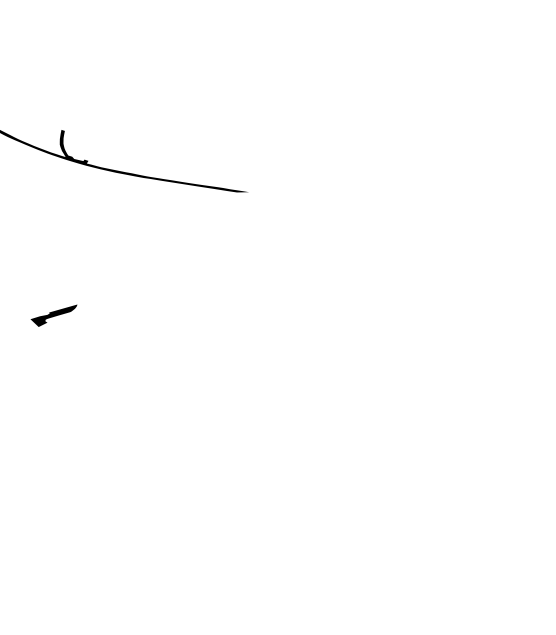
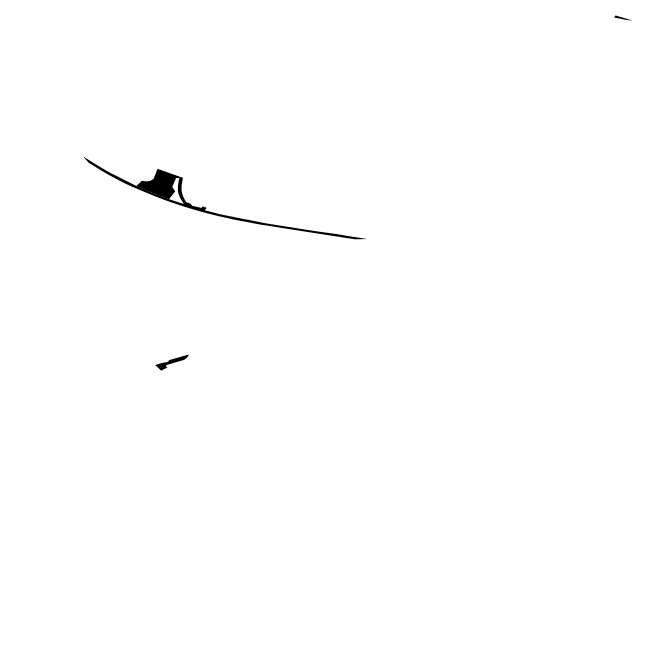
fill: (39, 136) -> (157, 183), added
part: (53, 315) -> (171, 362), size x0.71

